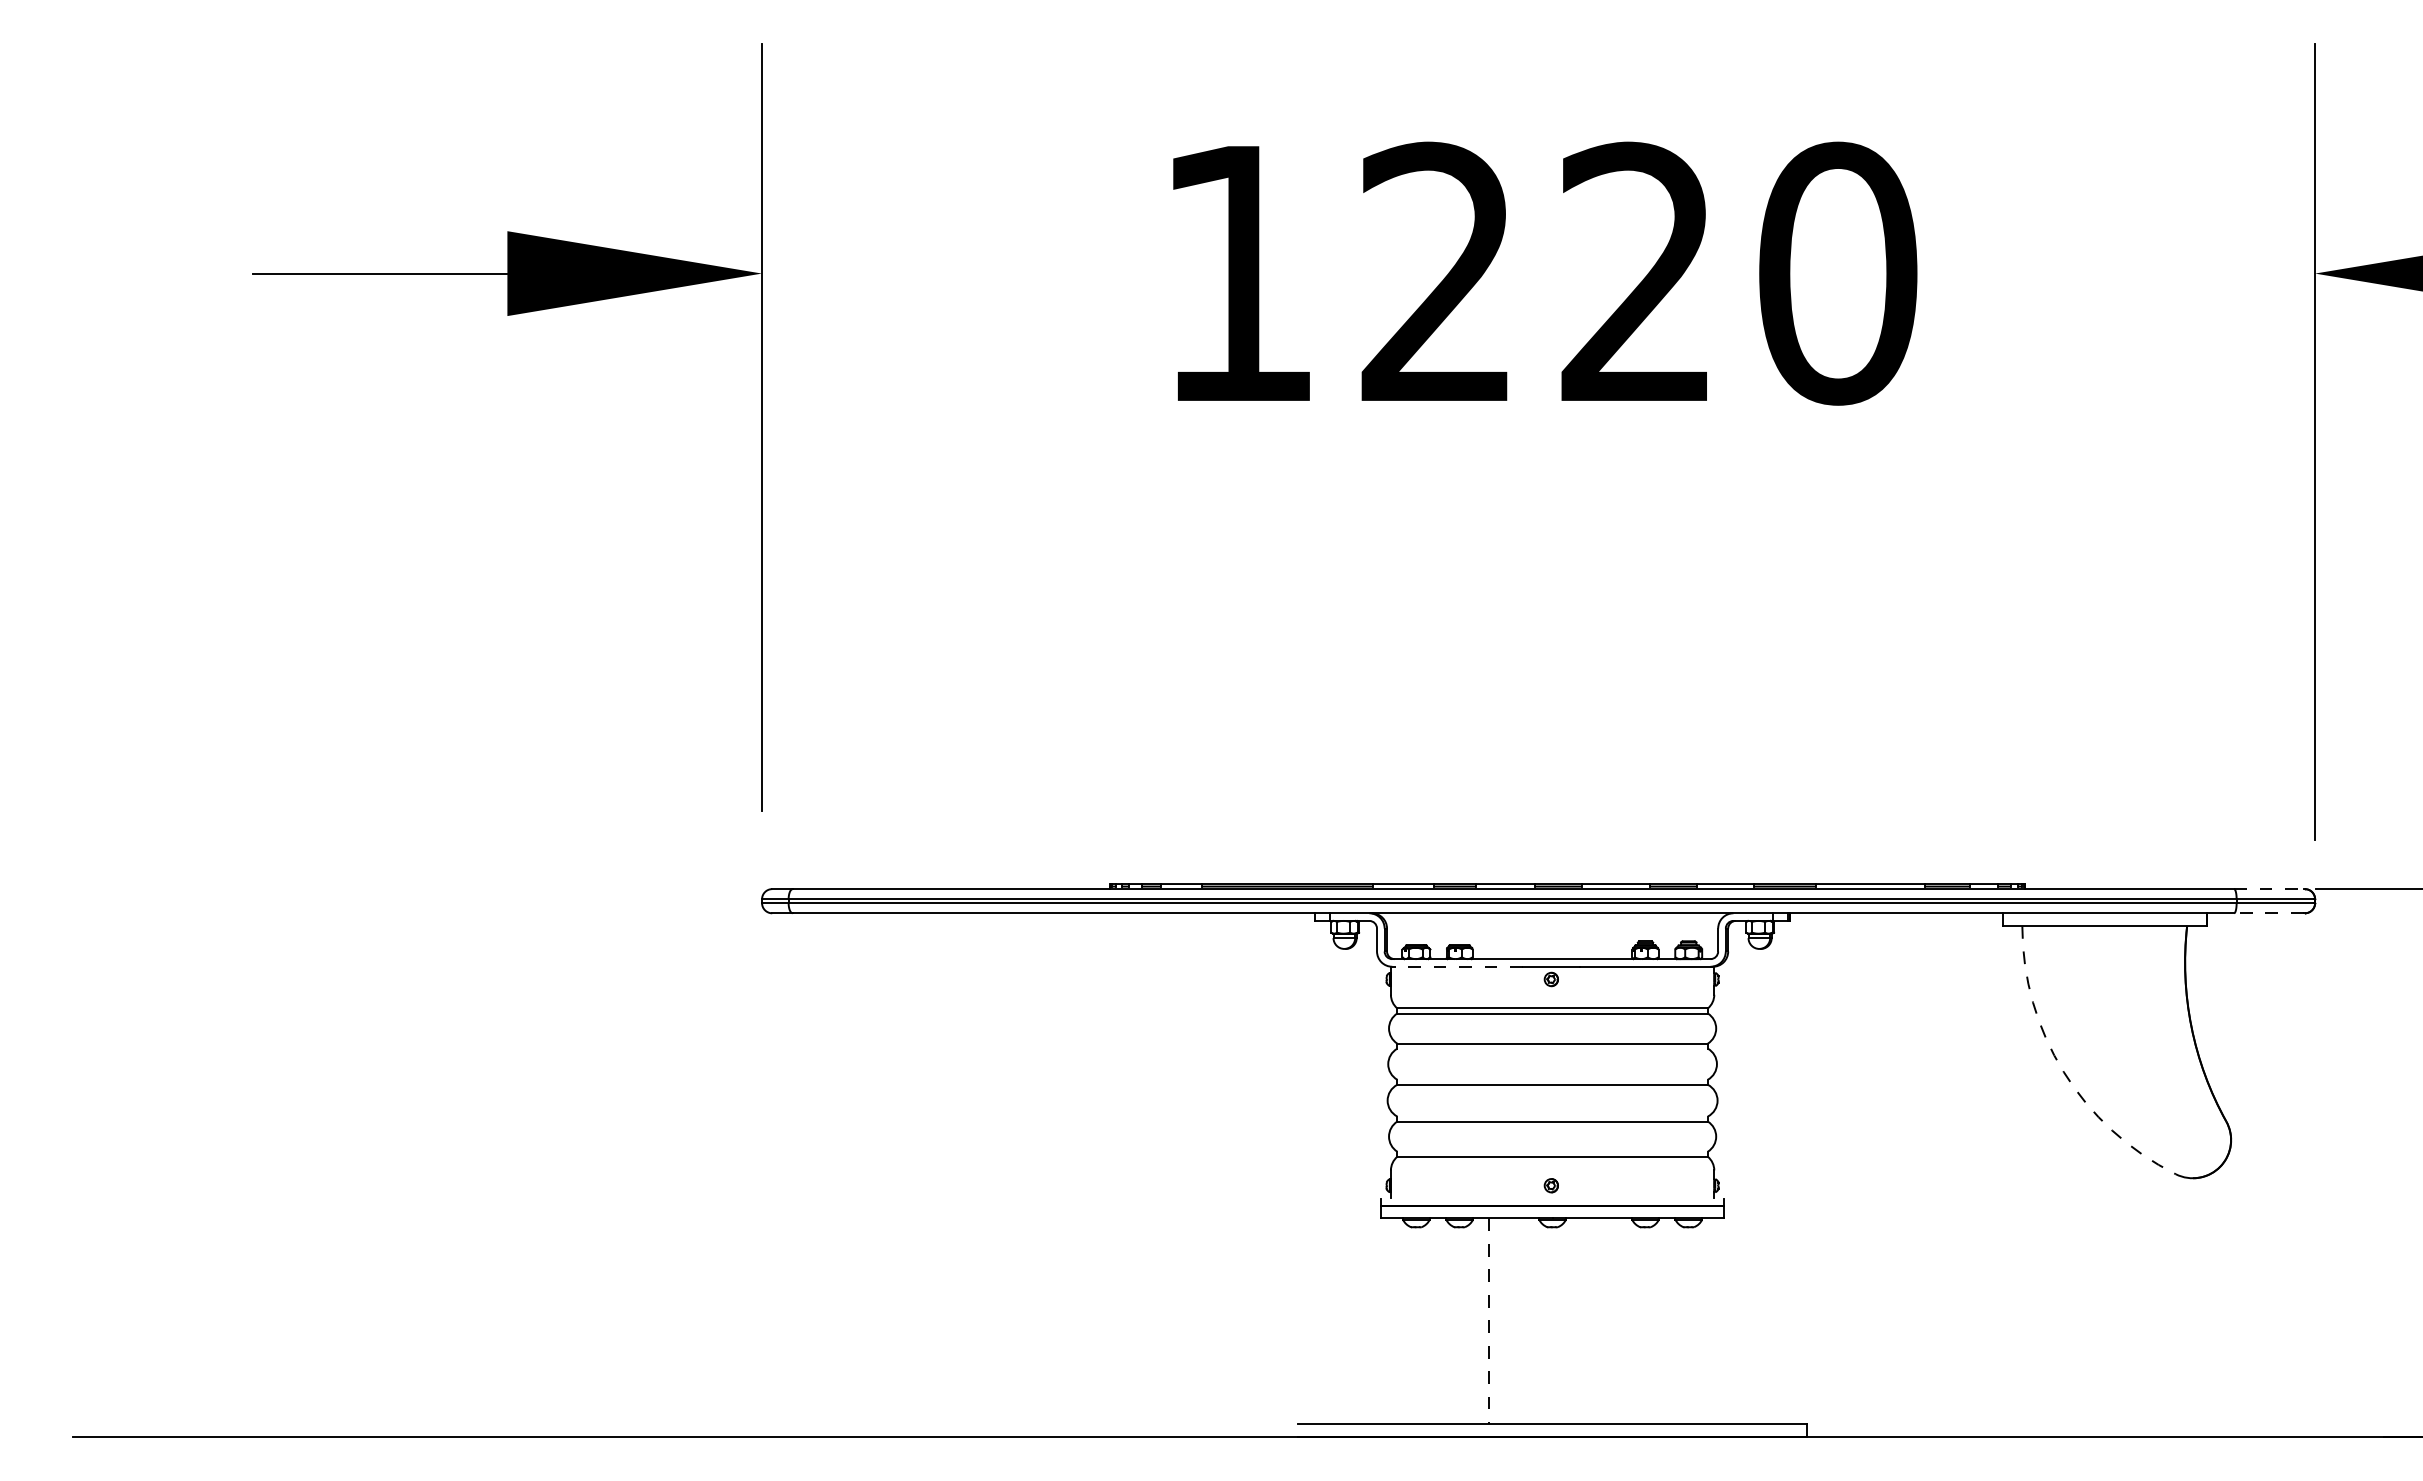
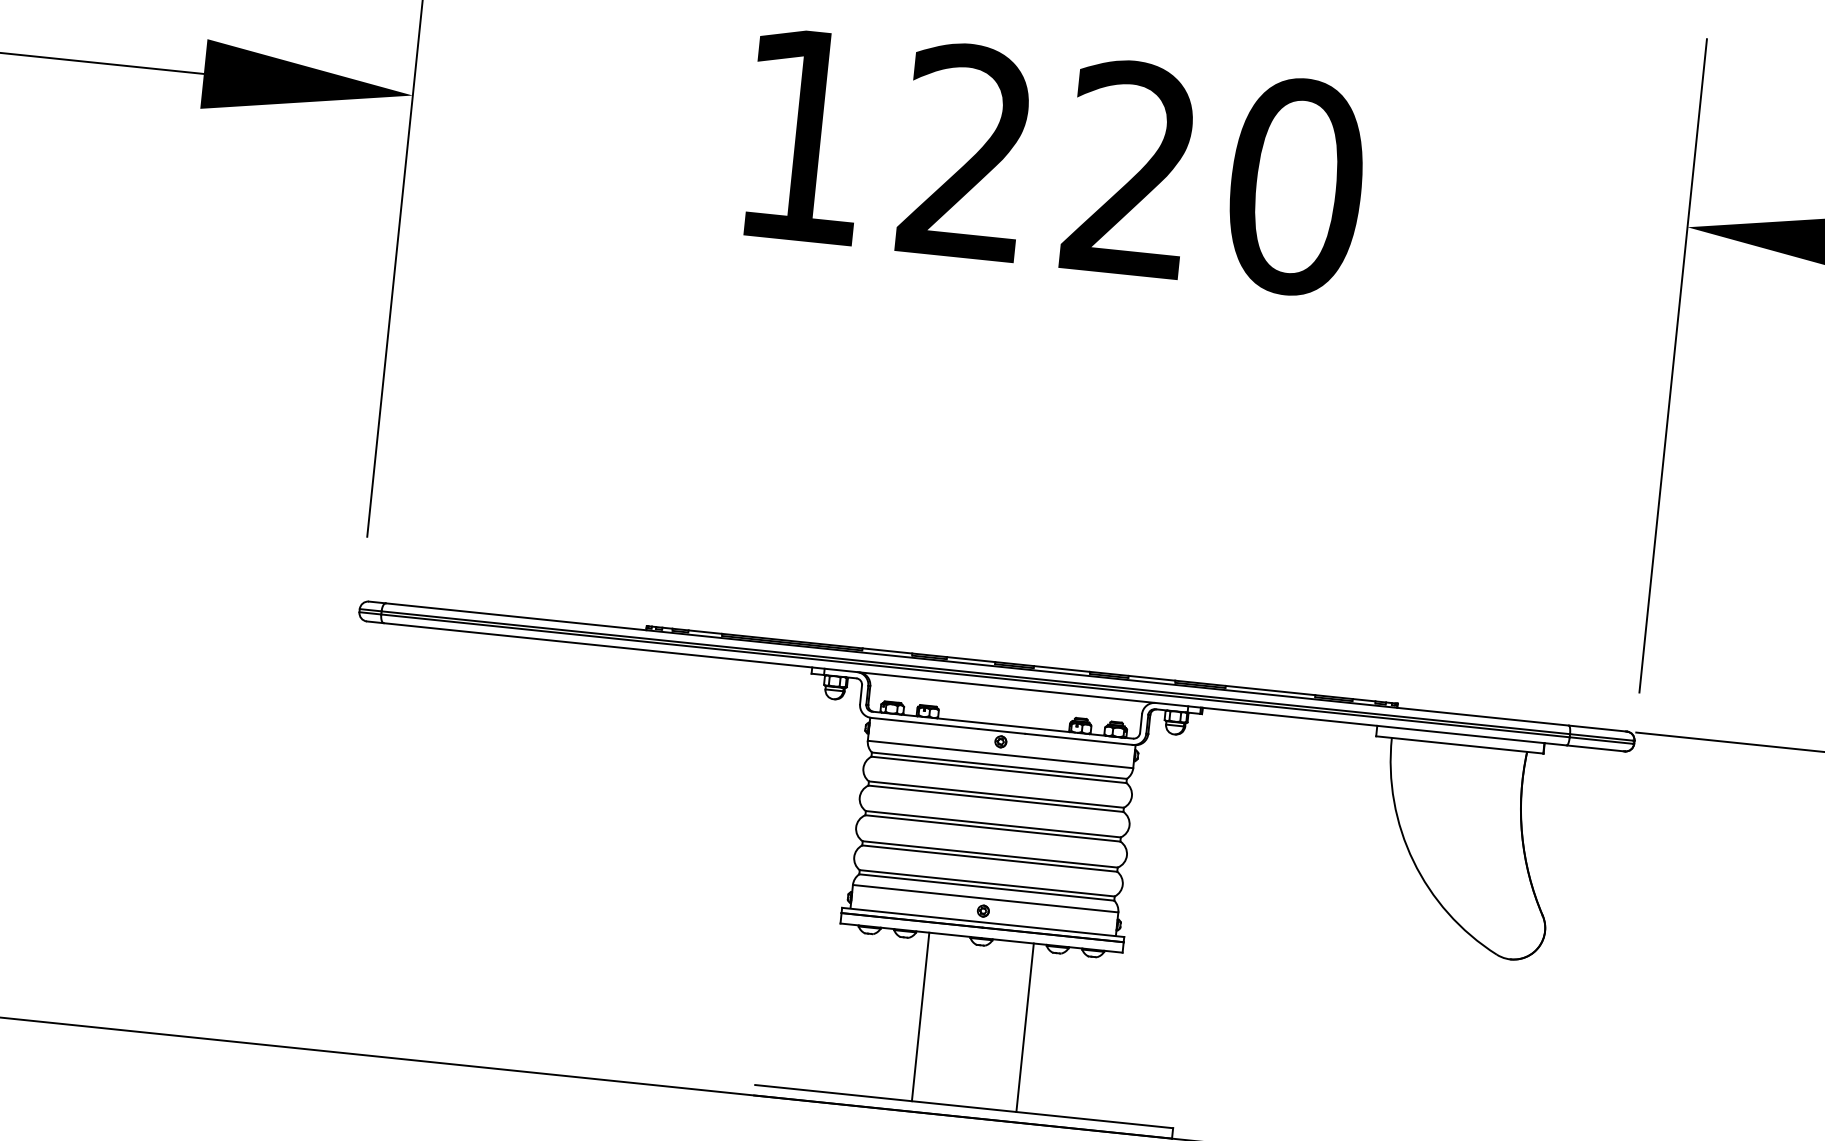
line: (2268, 889) -> (1597, 728), dashed -> solid
line: (2268, 913) -> (1594, 748), dashed -> solid
line: (1457, 966) -> (924, 723), dashed -> solid
line: (1552, 994) -> (1000, 754), added
line: (1552, 1048) -> (995, 798), added
arc: (2063, 1072) -> (1413, 861), dashed -> solid
line: (1552, 1079) -> (993, 824), added
line: (1552, 1116) -> (990, 854), added
line: (1552, 1151) -> (987, 883), added
line: (1552, 1170) -> (985, 898), added
line: (1552, 1199) -> (983, 922), added
line: (1616, 1320) -> (1025, 1027), added
line: (1488, 1321) -> (920, 1017), dashed -> solid

